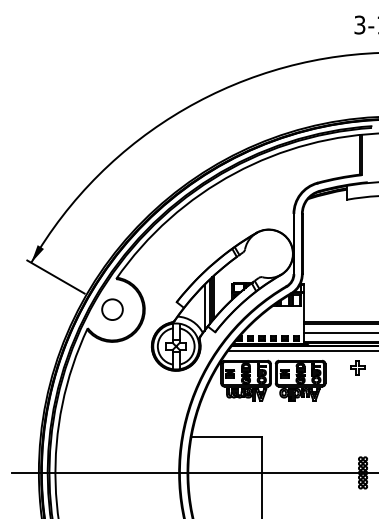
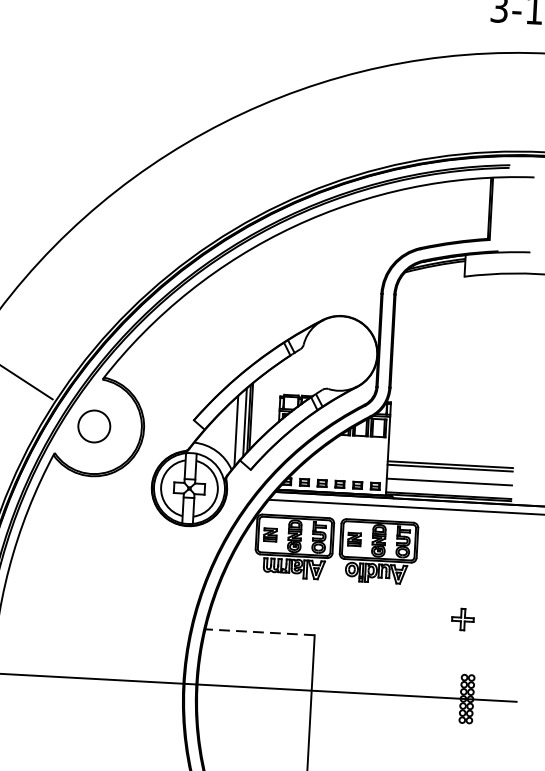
part: (357, 367) -> (462, 619), moved
line: (226, 436) -> (259, 631), solid -> dashed

